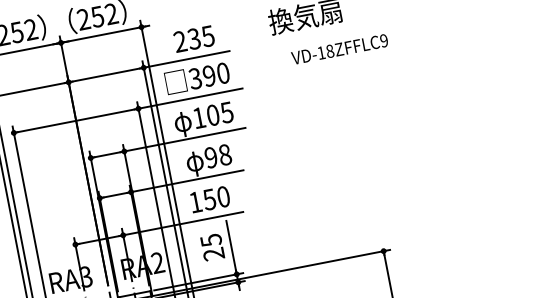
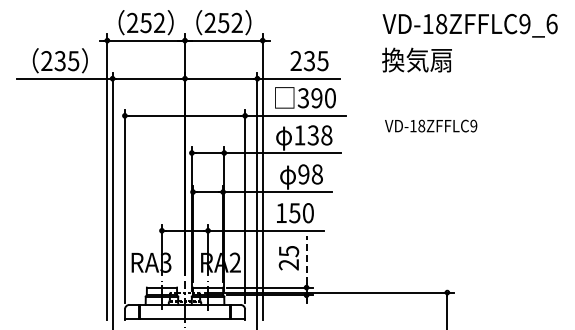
text: (340, 48) -> (431, 125), moved
text: (219, 114) -> (319, 135), 105 -> 138
line: (231, 245) -> (306, 259), solid -> dashed

